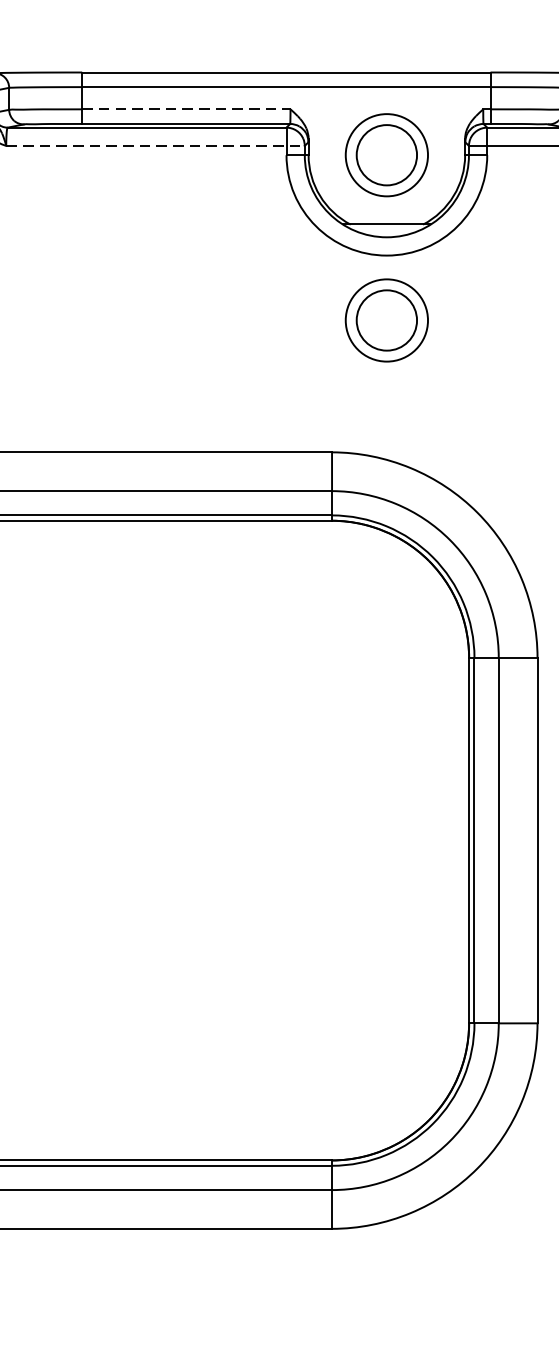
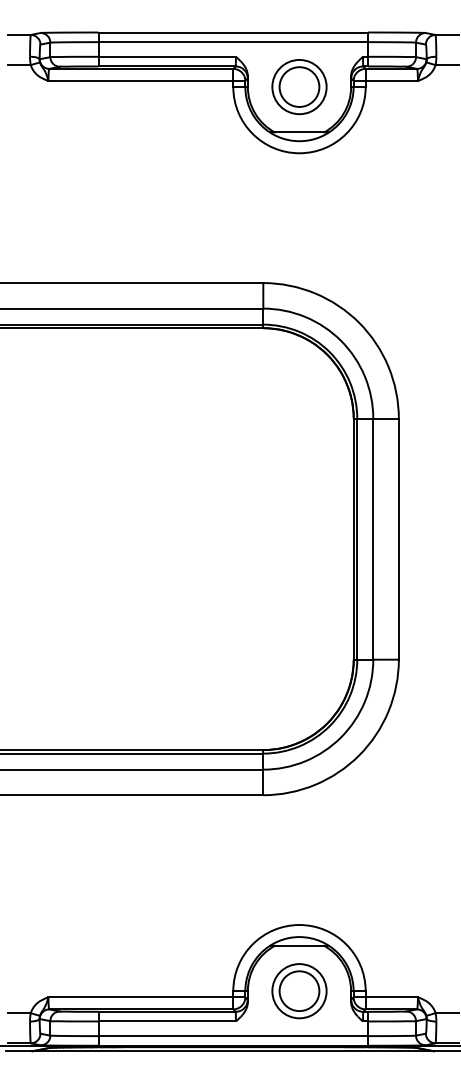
line: (186, 108) -> (167, 56), dashed -> solid
line: (156, 145) -> (147, 80), dashed -> solid
part: (386, 321) -> (299, 196), removed

